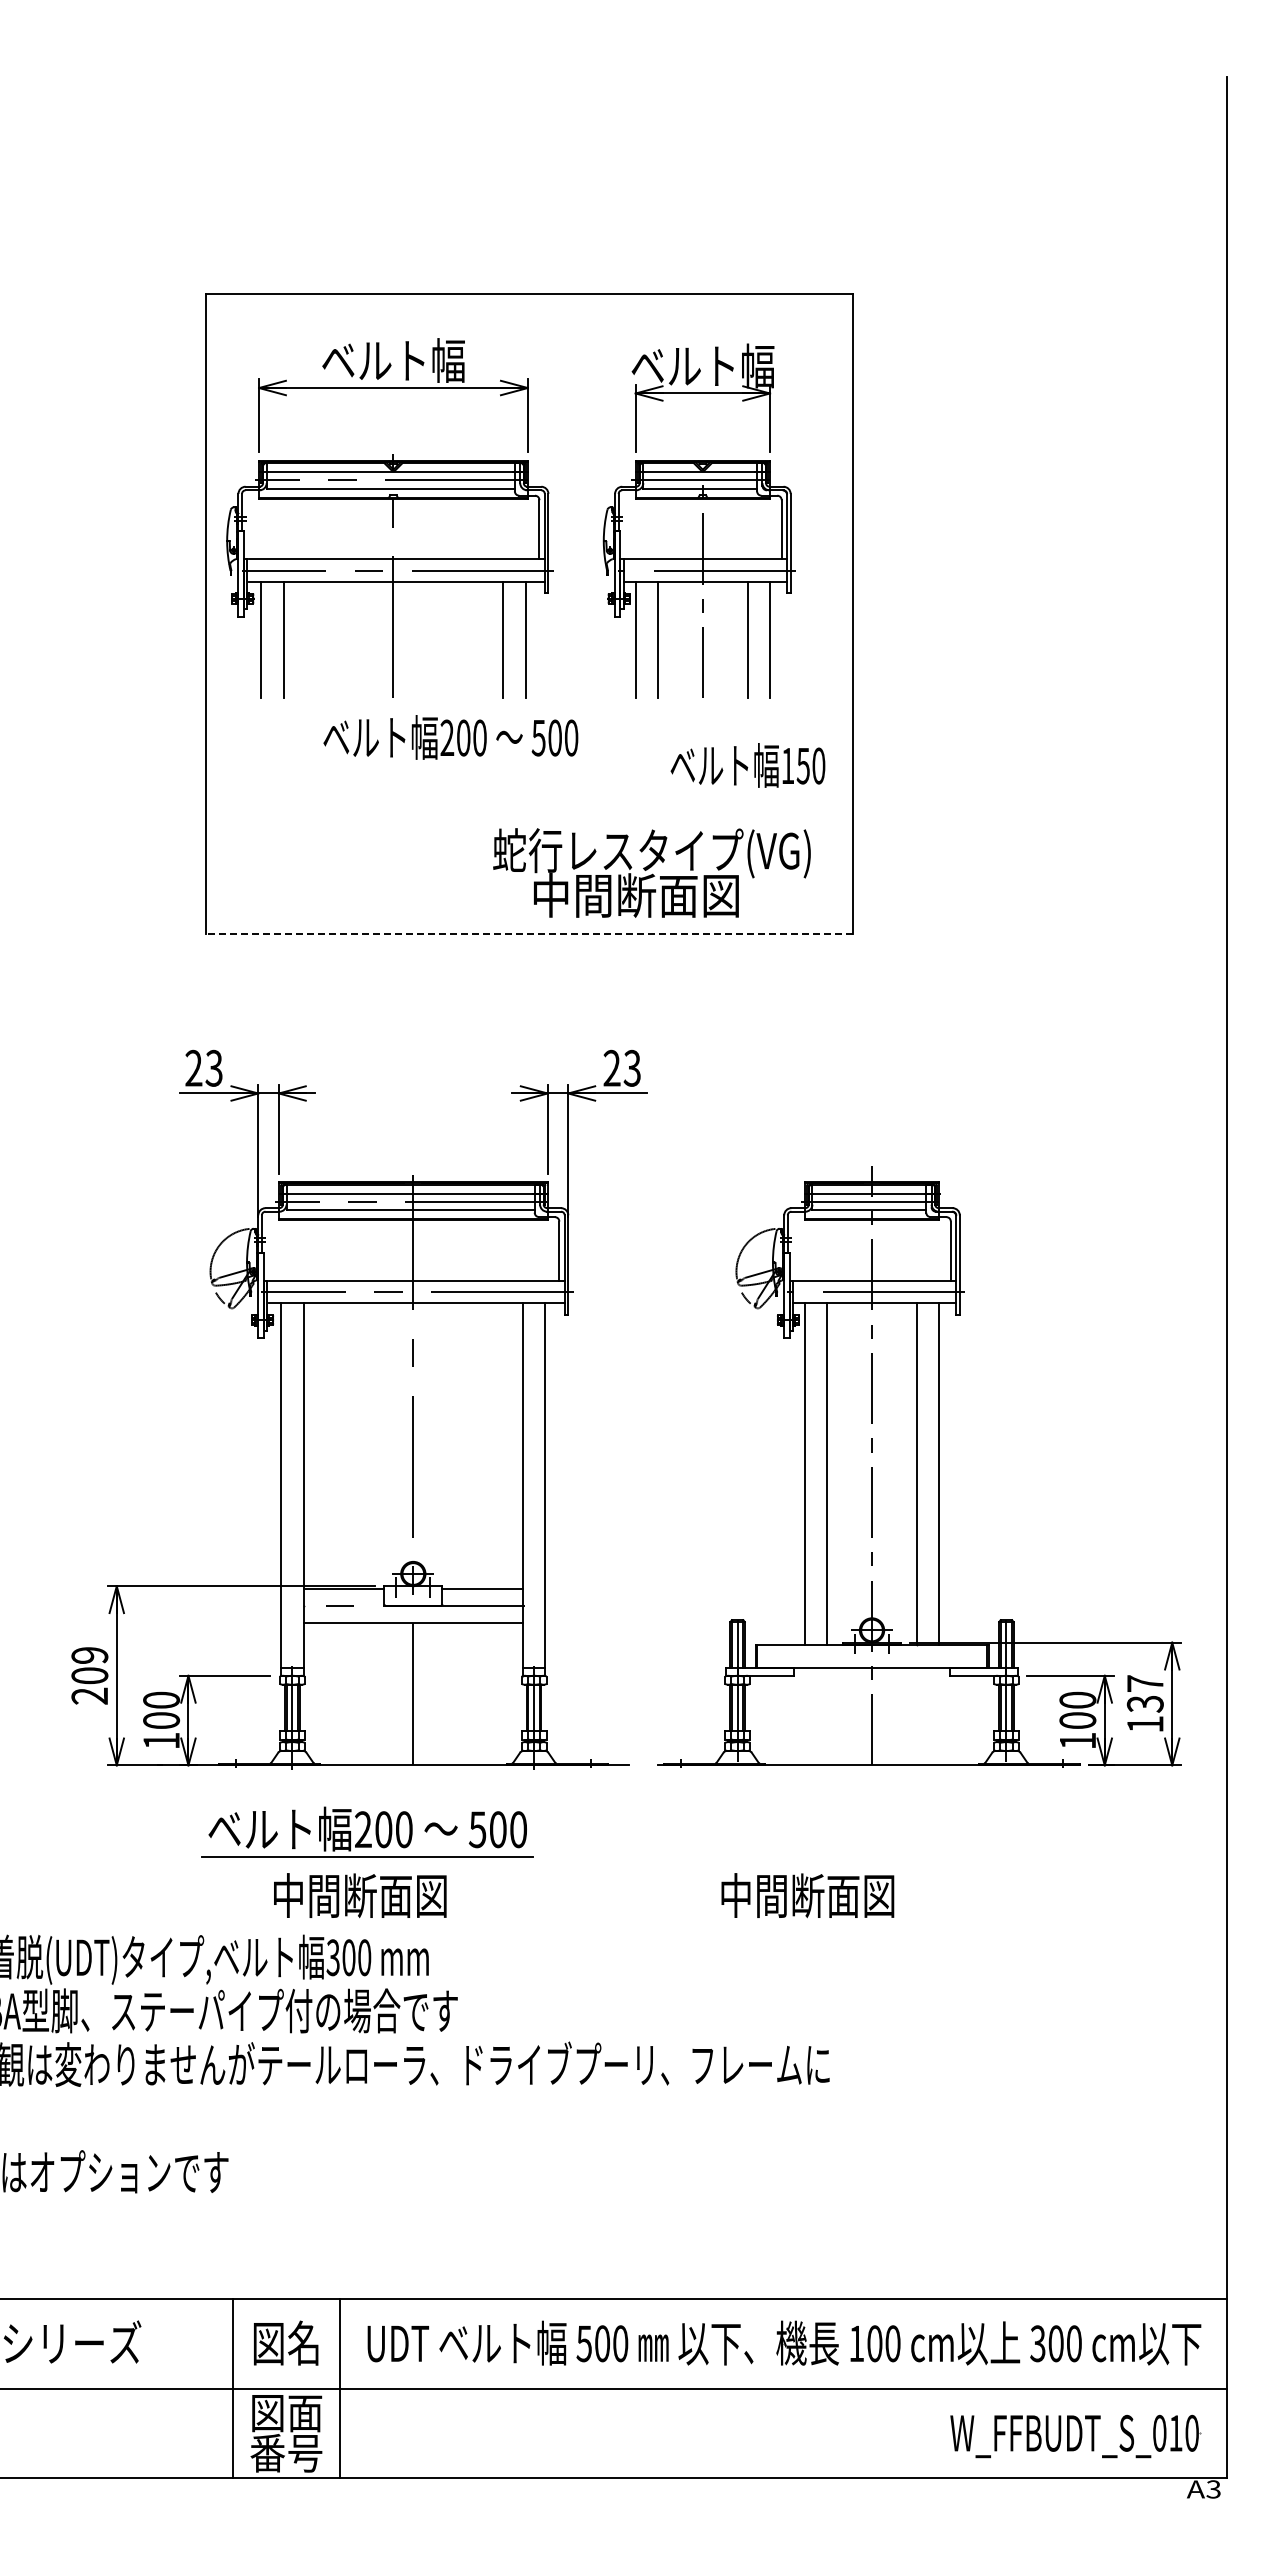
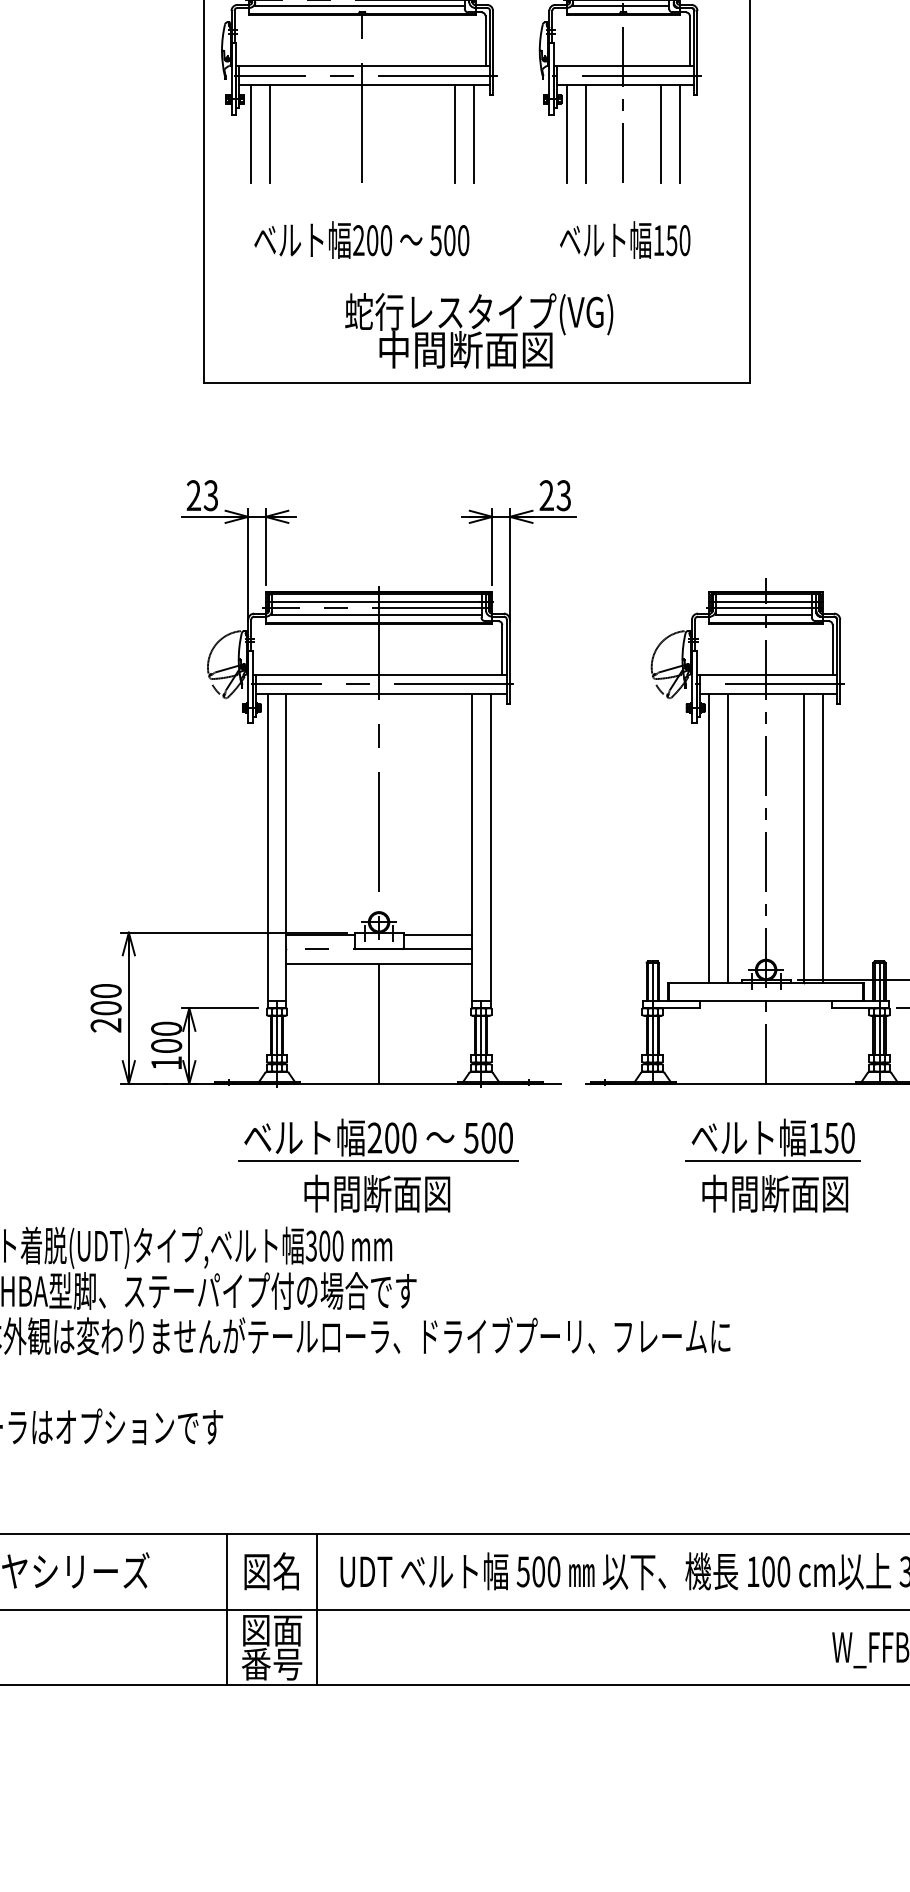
text: (450, 737) -> (361, 240), moved
text: (747, 765) -> (624, 240), moved
text: (651, 872) -> (478, 330), moved
line: (529, 934) -> (477, 382), dashed -> solid
text: (89, 1655) -> (105, 991), 209 -> 200
part: (367, 1831) -> (378, 1139), moved
part: (879, 1831) -> (772, 1139), added
text: (360, 1895) -> (377, 1193), moved
text: (807, 1895) -> (774, 1193), moved

